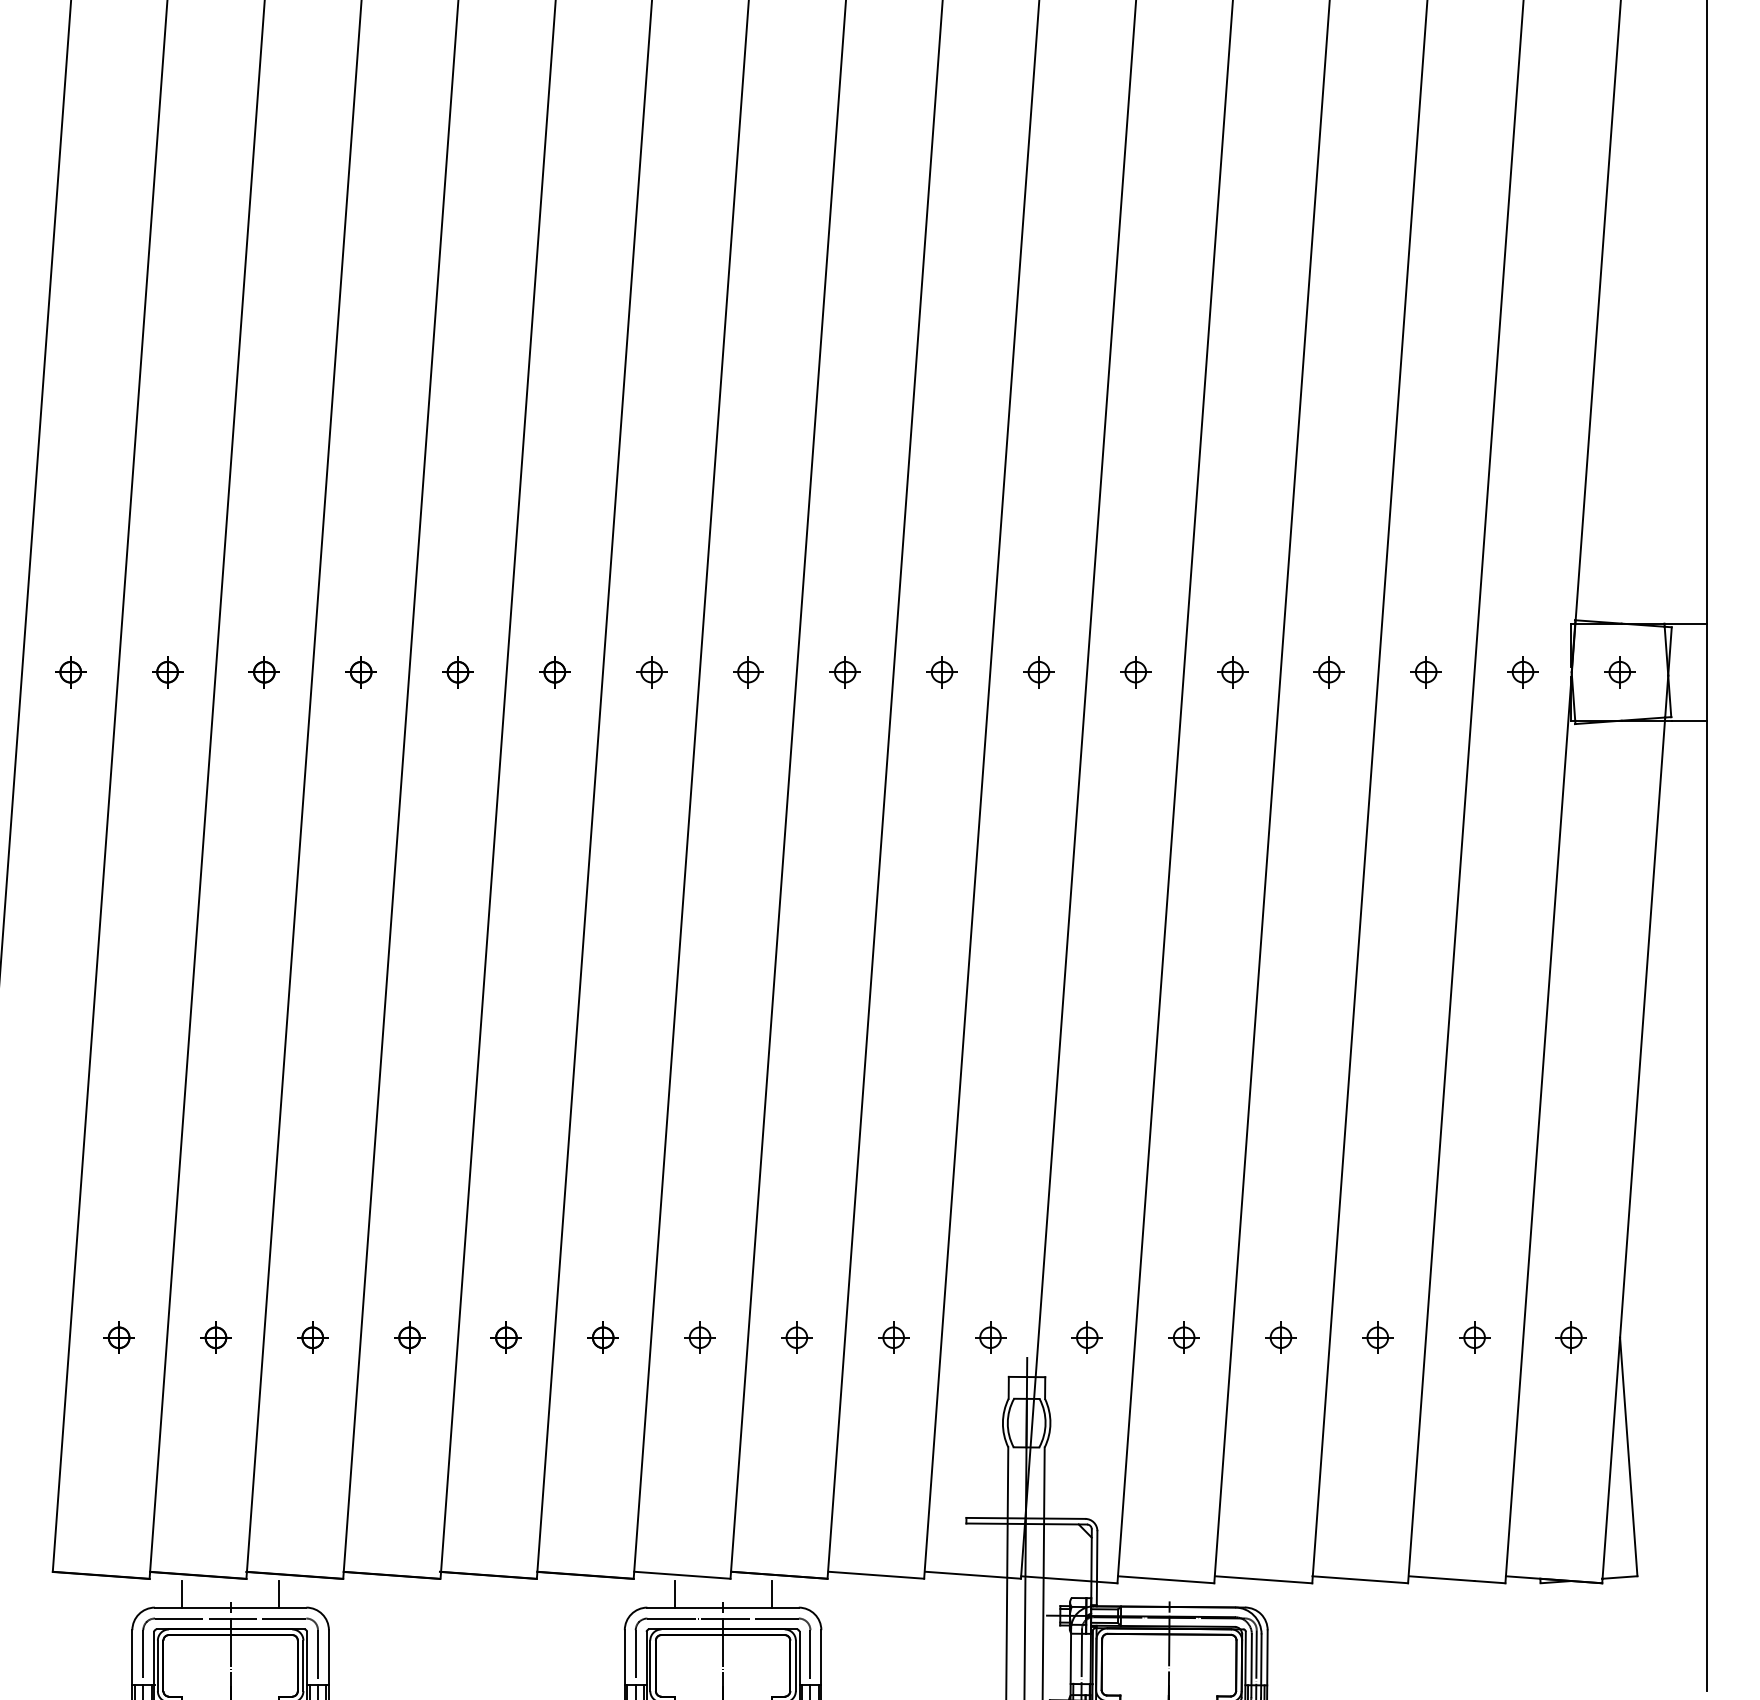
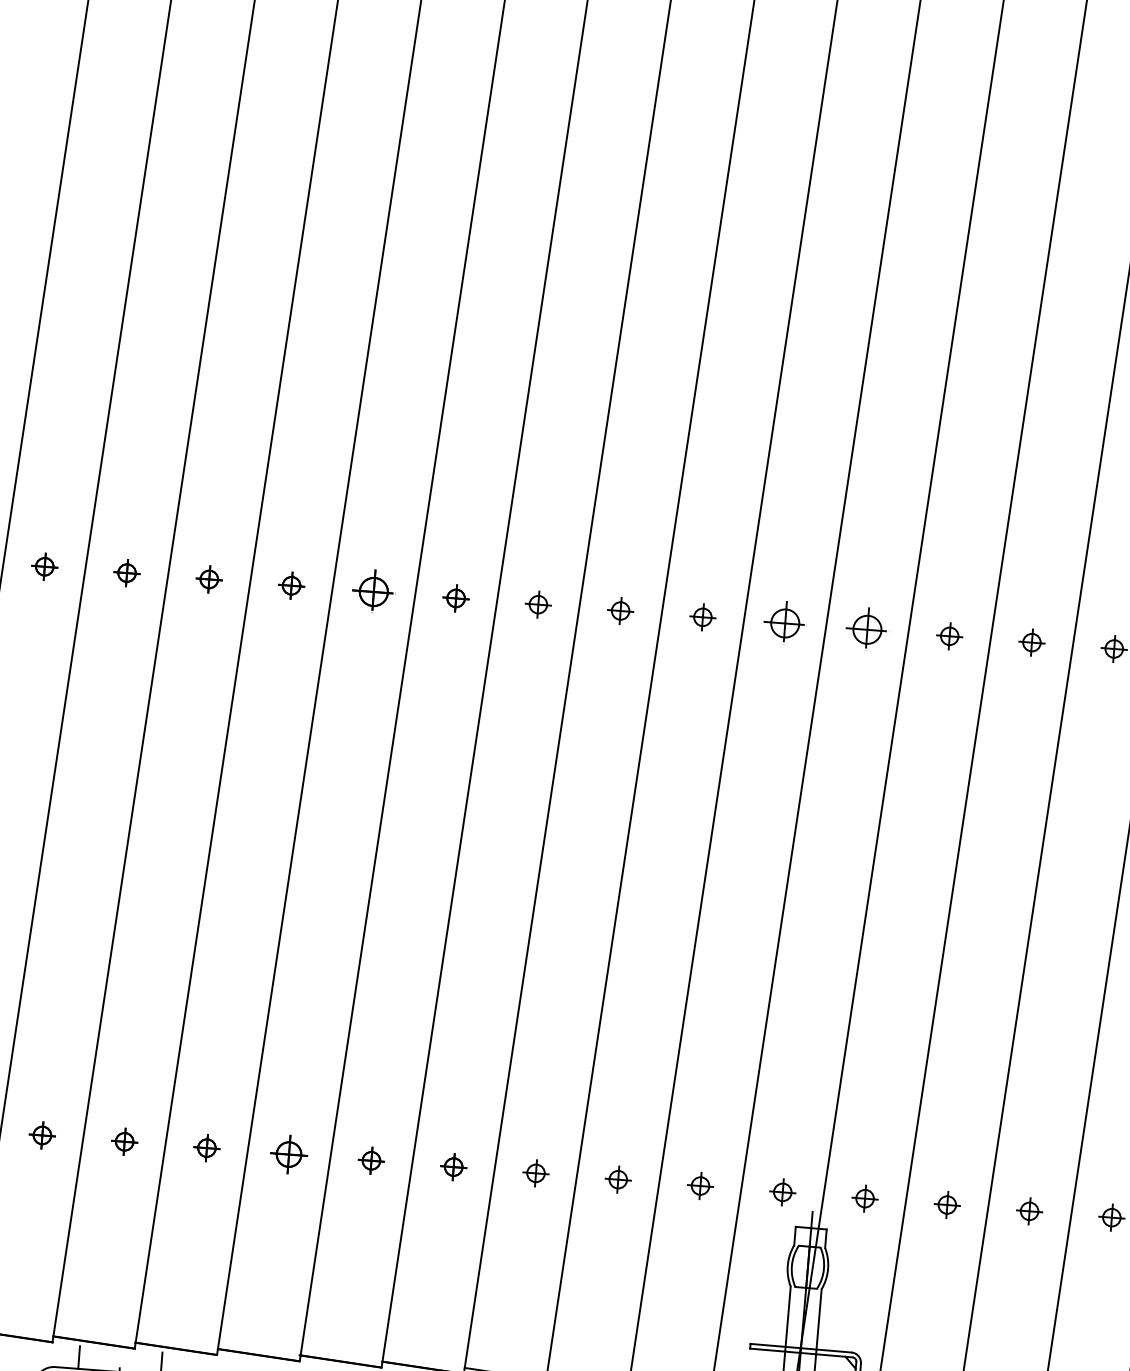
part: (457, 672) -> (373, 592), size x1.6
part: (941, 672) -> (784, 623), size x1.6
part: (1038, 672) -> (867, 630), size x1.6
part: (409, 1337) -> (289, 1154), size x1.4

